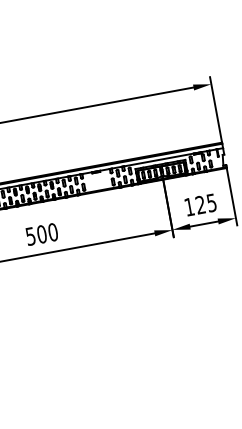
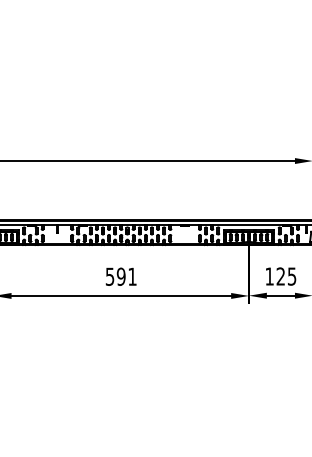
text: (47, 233) -> (126, 276), 500 -> 591

